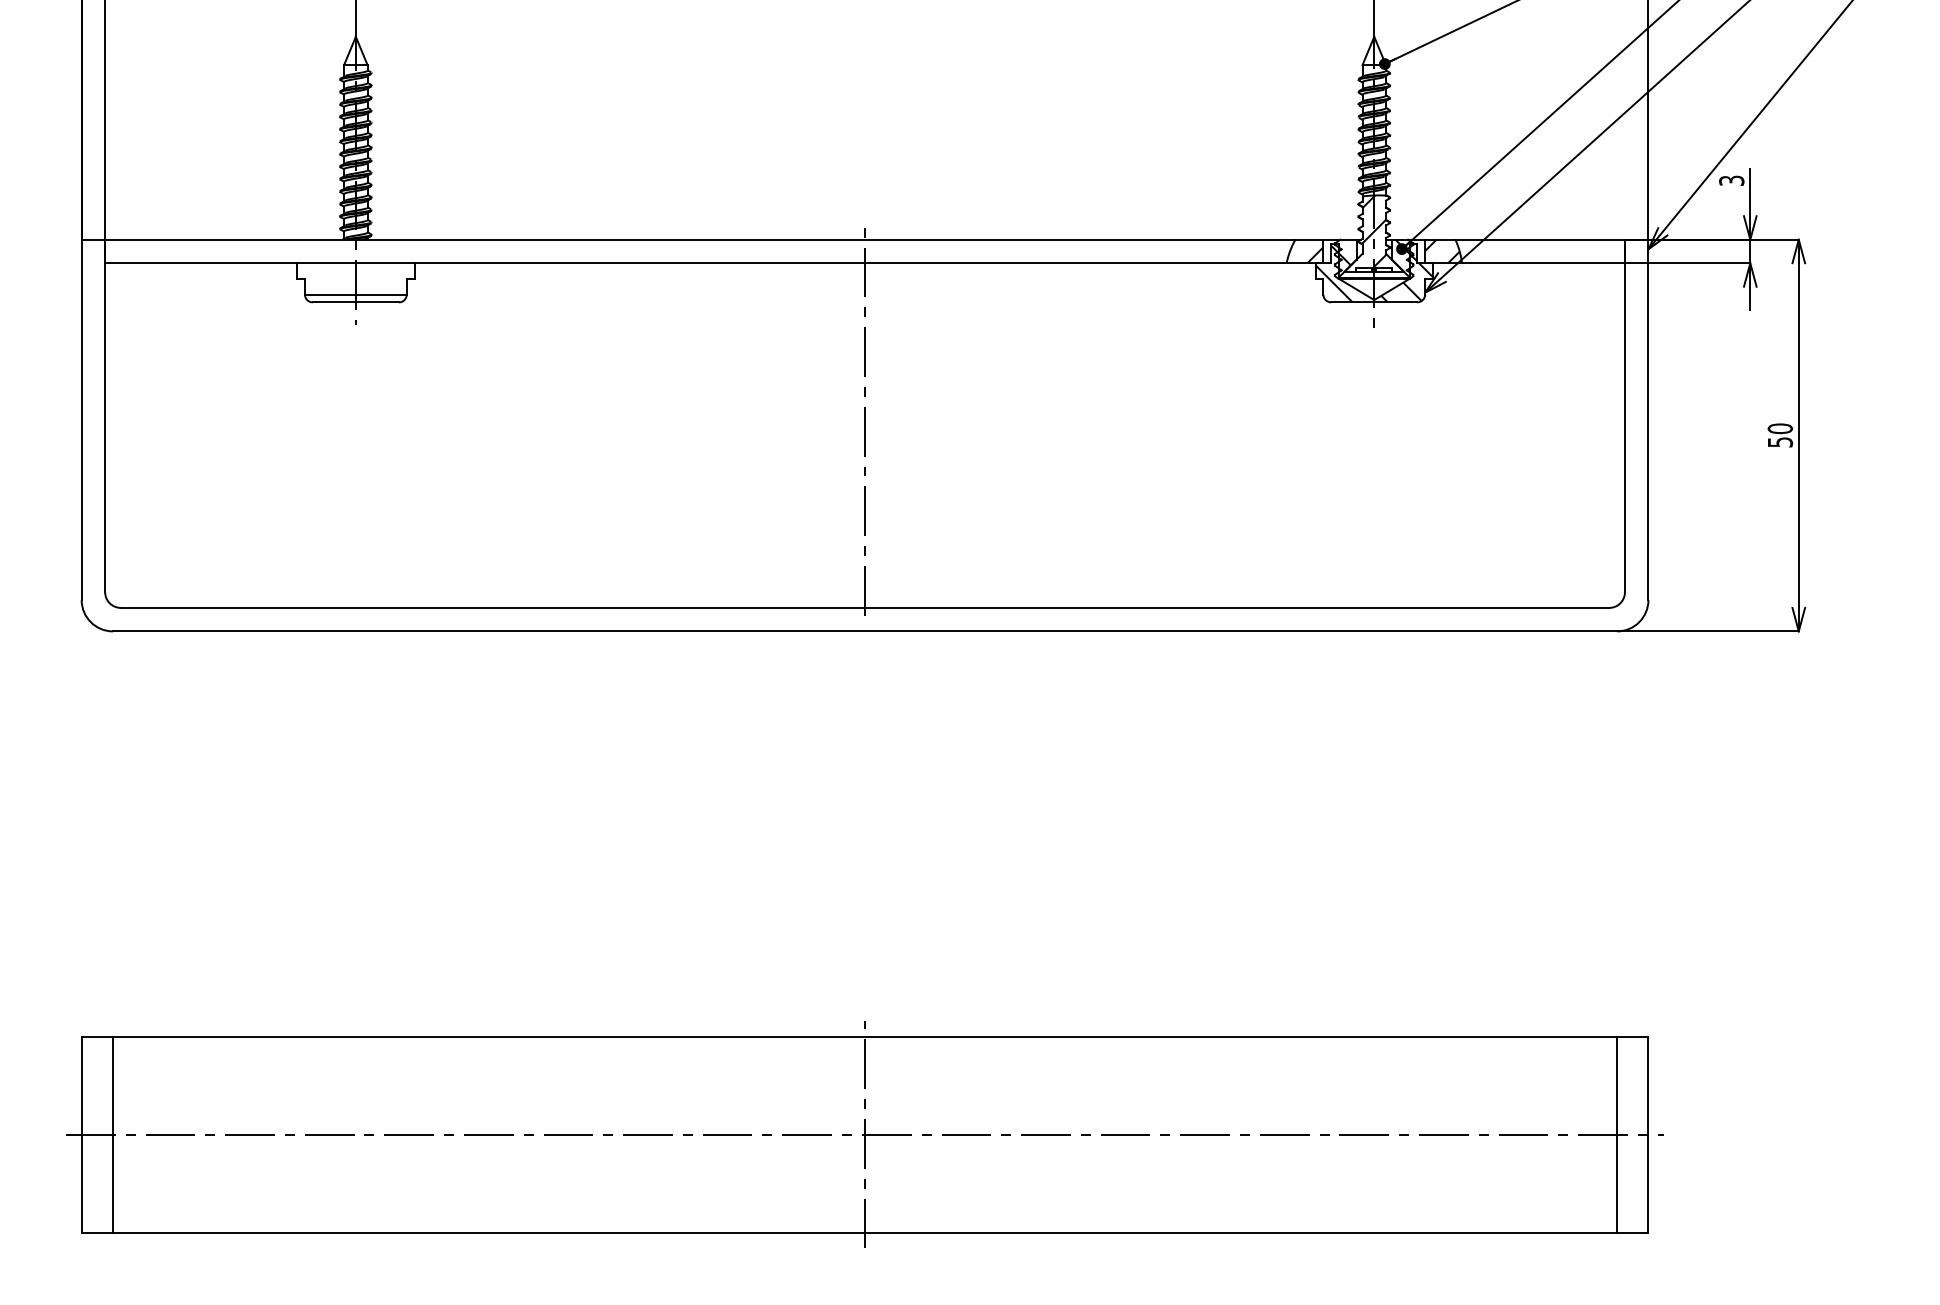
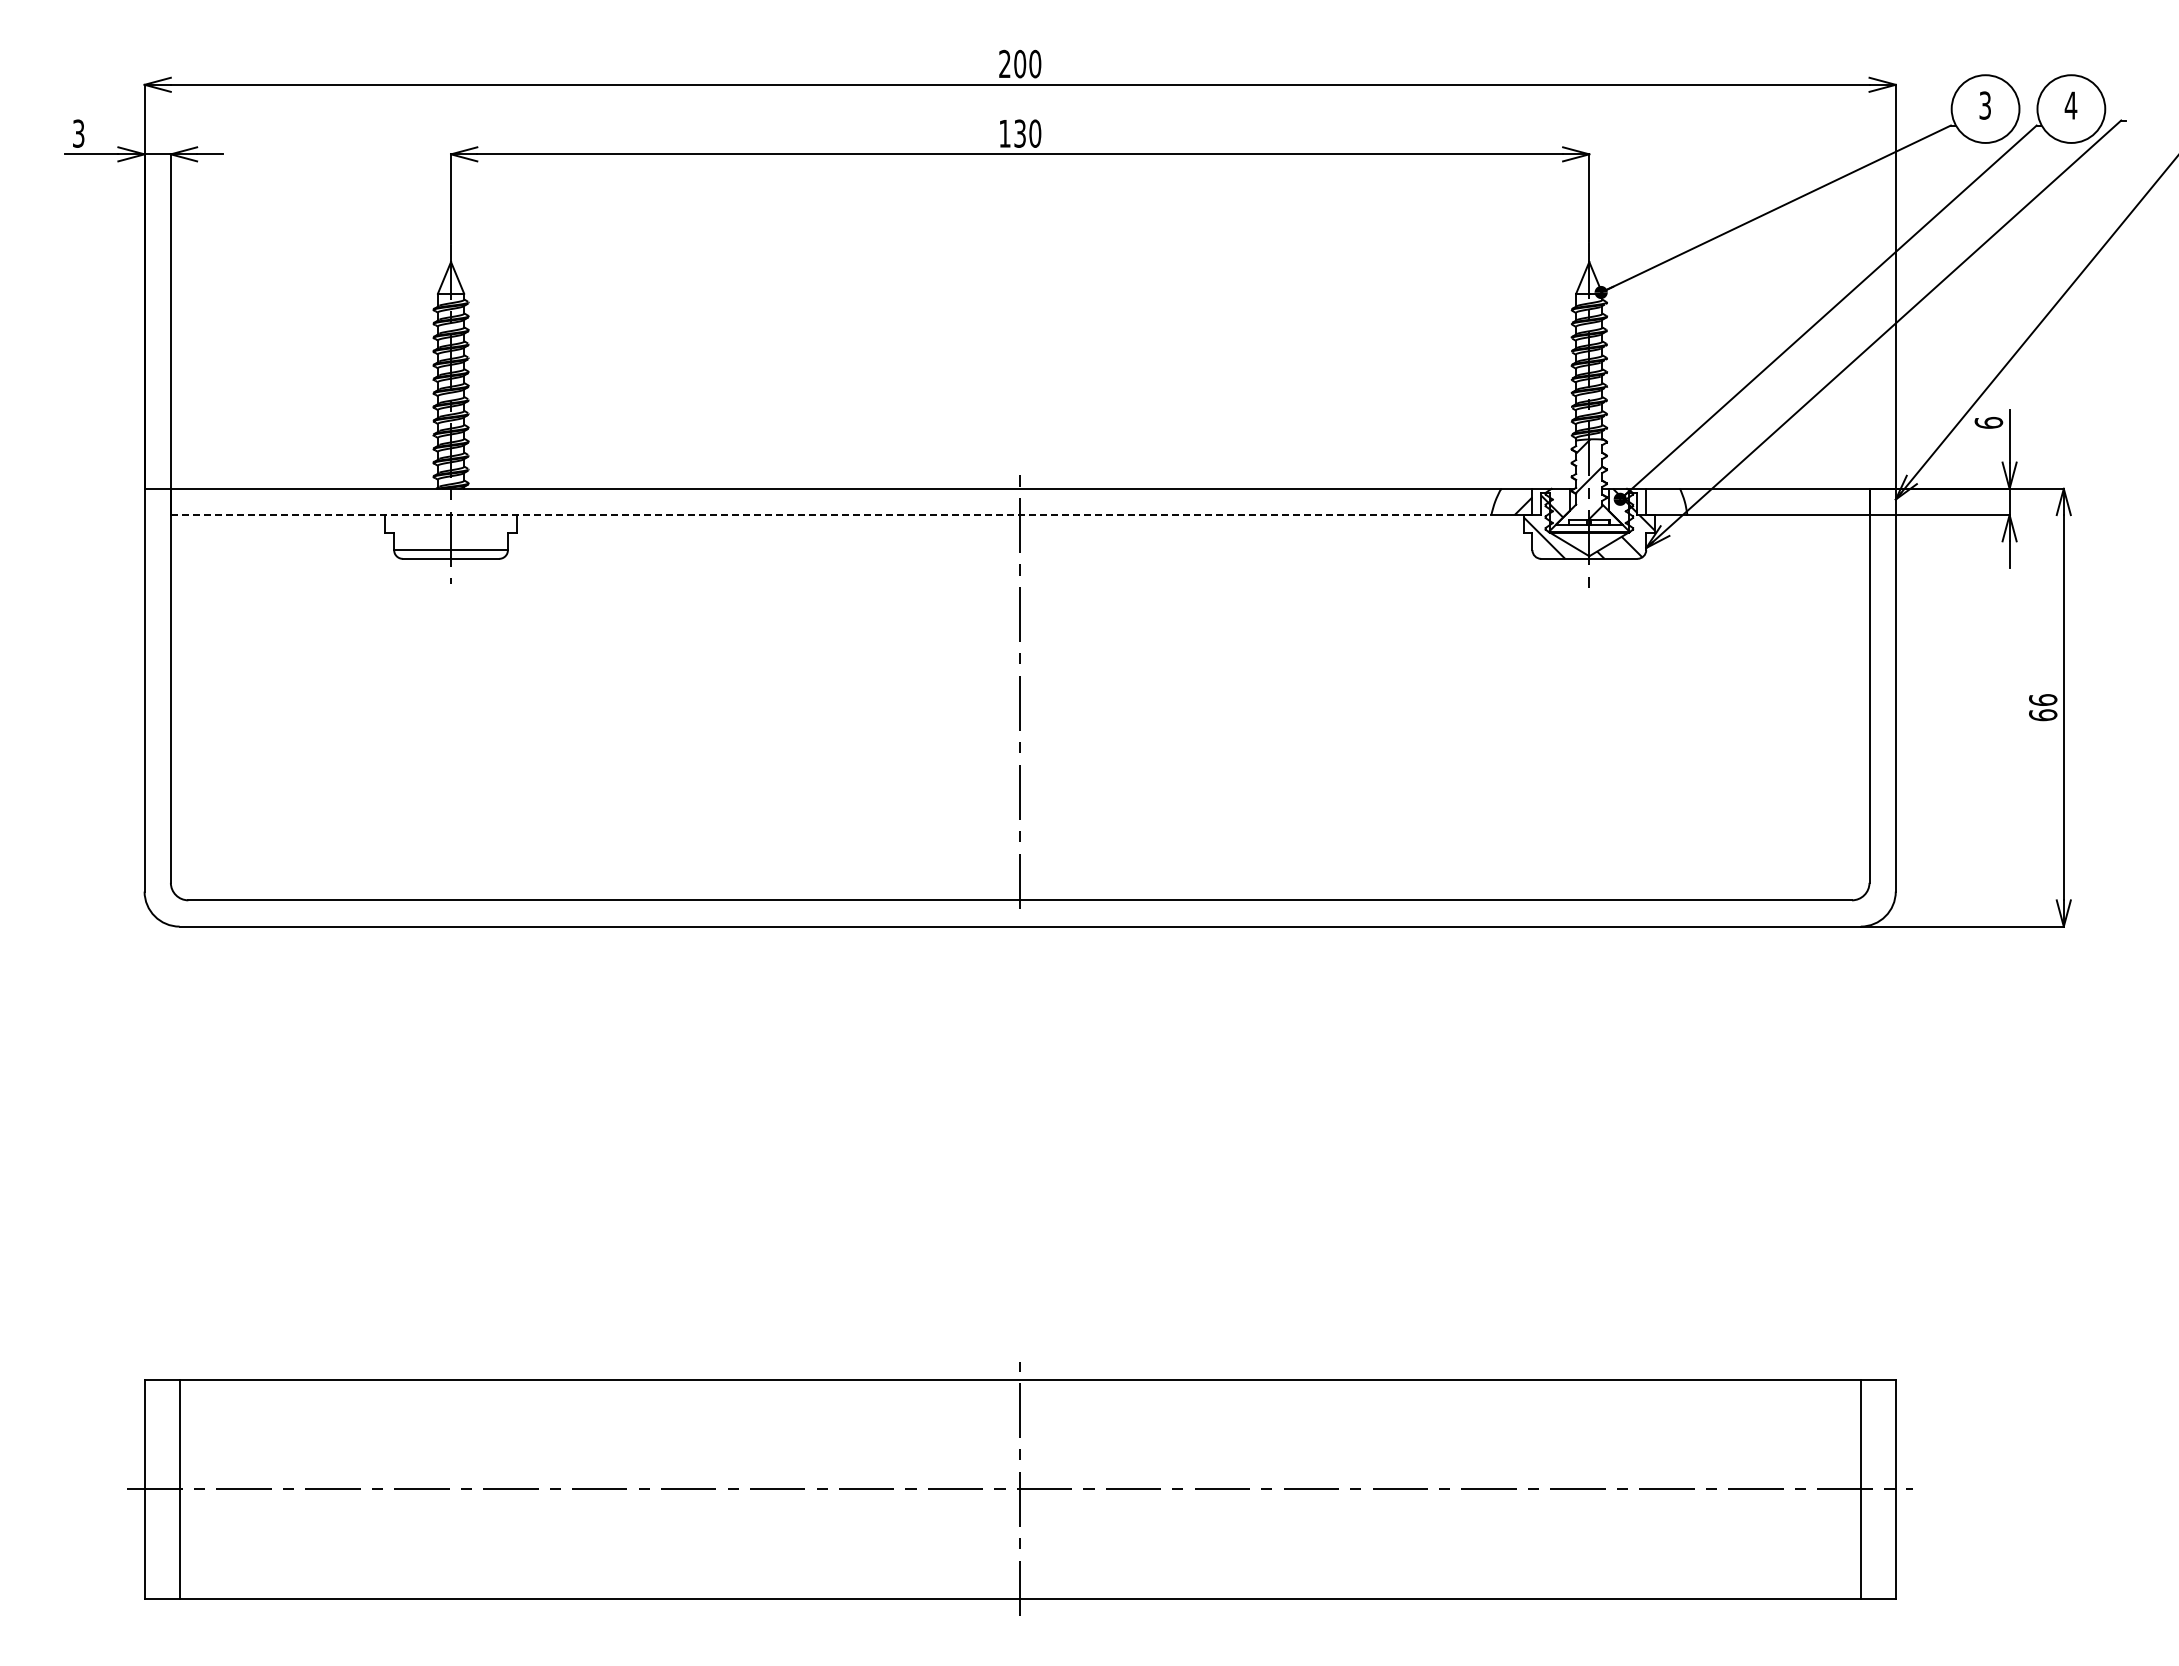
text: (1731, 180) -> (1988, 422), 3 -> 6
hatch: (1442, 251) -> (1665, 501), removed
line: (696, 263) -> (831, 515), solid -> dashed
text: (1780, 435) -> (2043, 707), 50 -> 66

